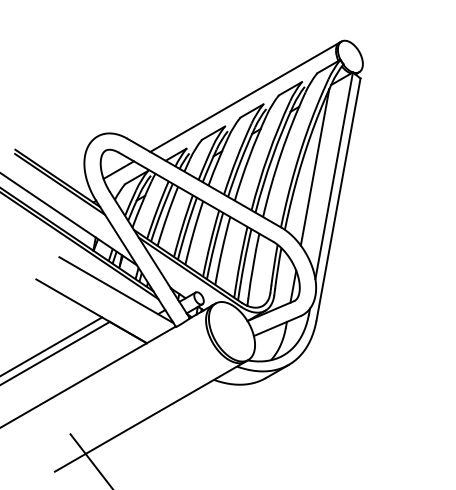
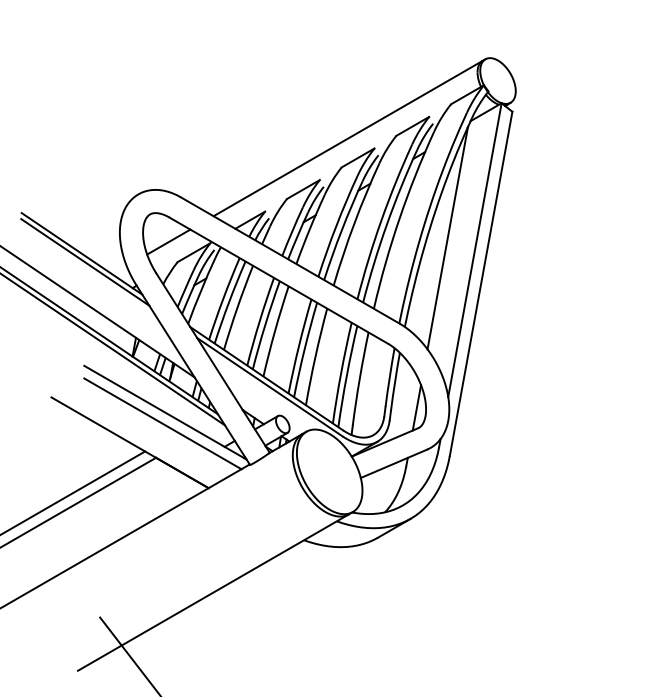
line: (114, 297) -> (162, 423), added

